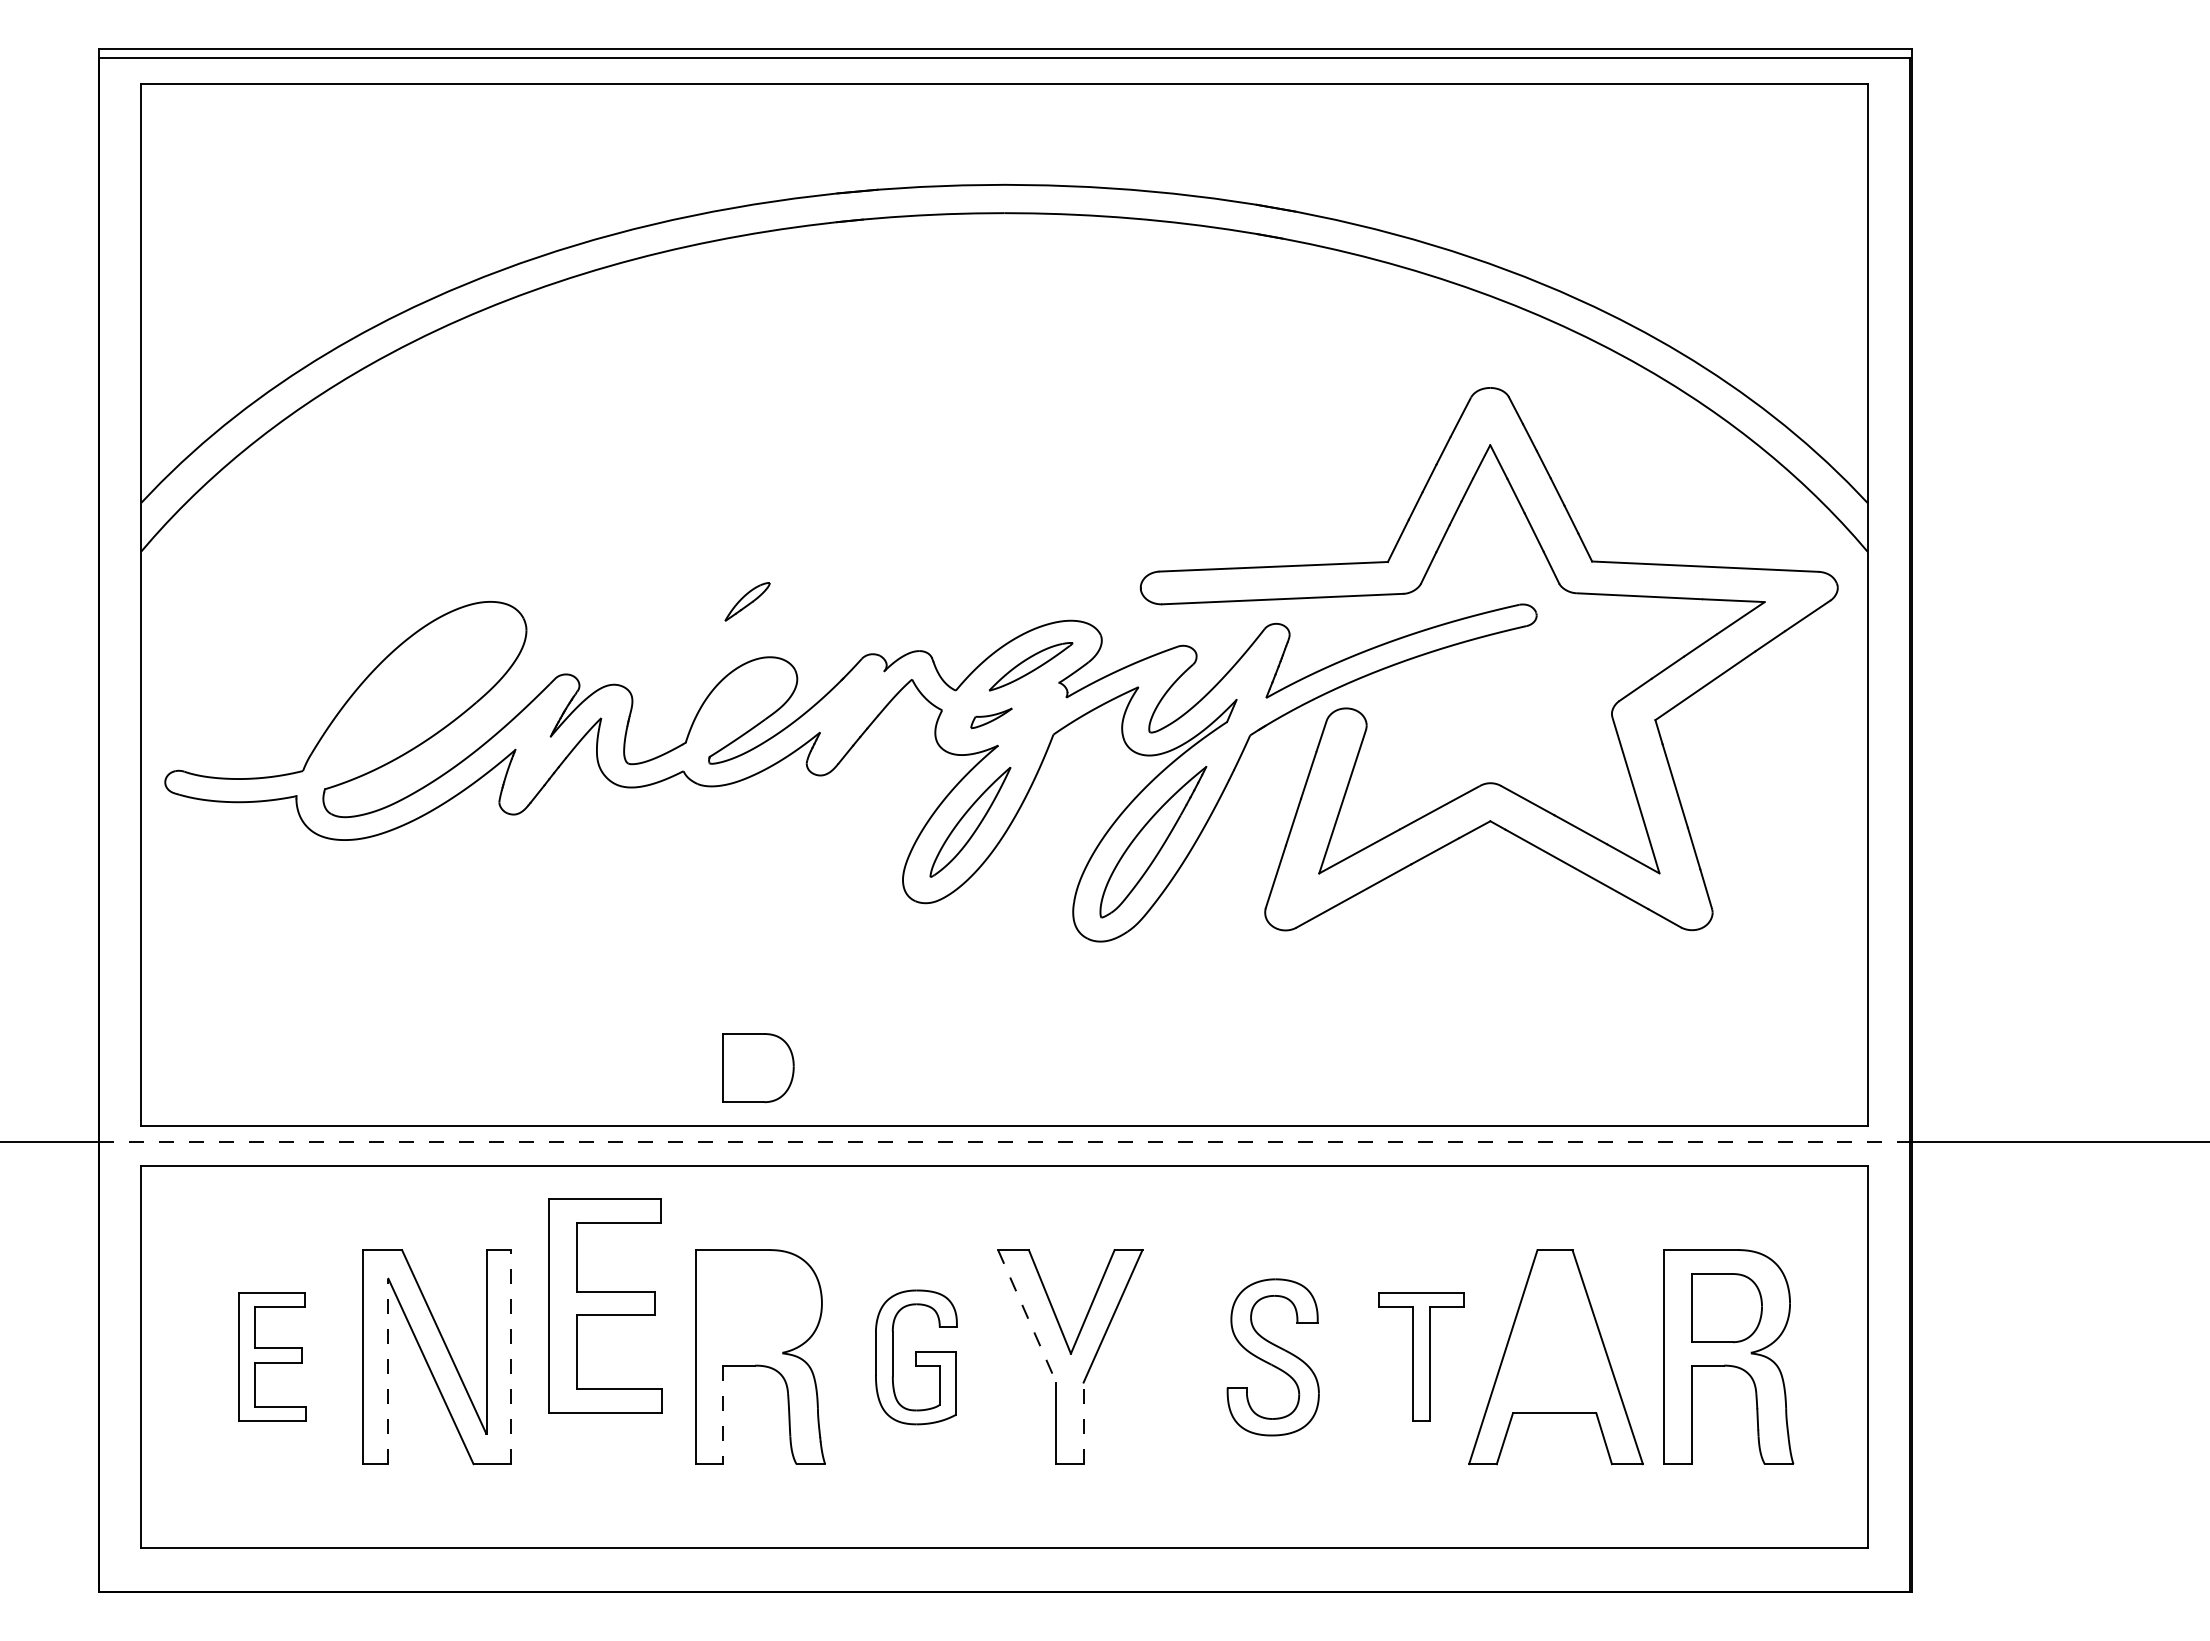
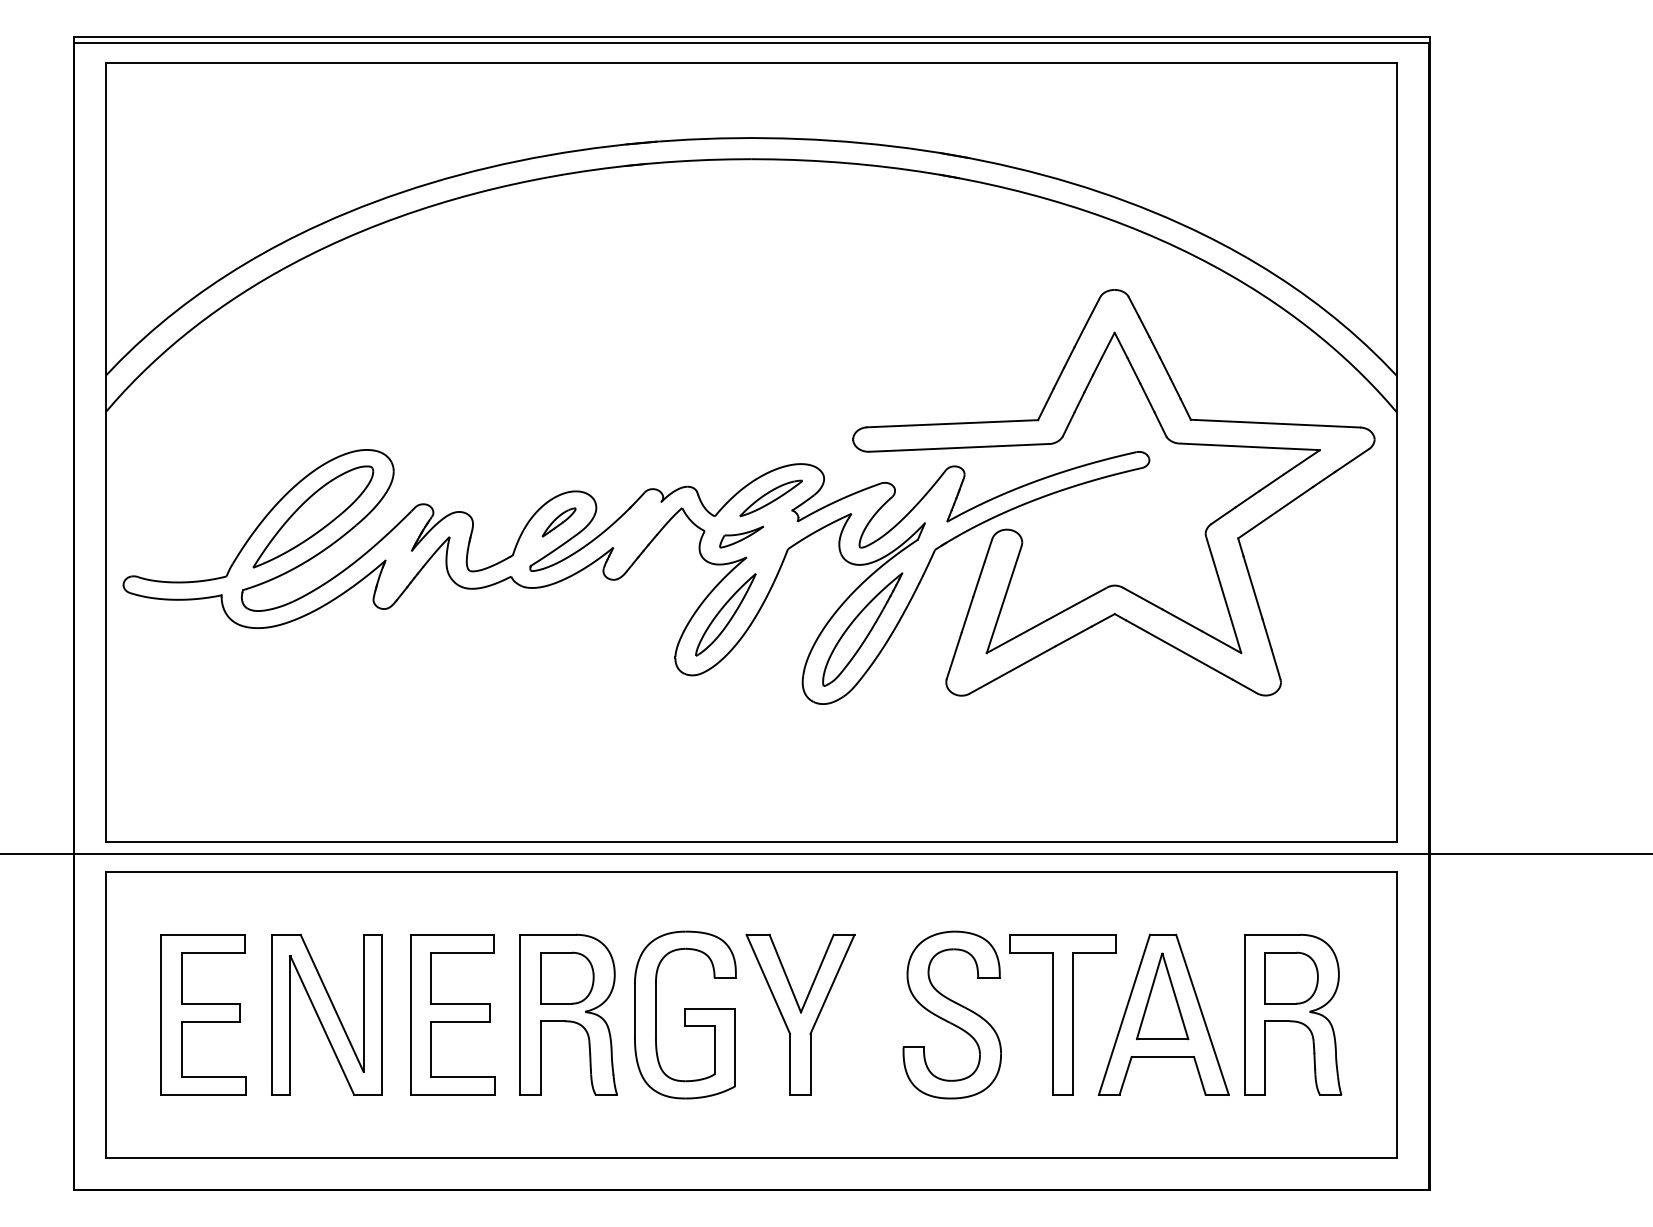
part: (747, 601) -> (559, 522), moved
part: (418, 691) -> (312, 517), added
part: (991, 718) -> (741, 537), size x1.43
part: (758, 1068) -> (567, 978), moved
line: (1005, 1142) -> (752, 854), dashed -> solid
part: (605, 1305) -> (452, 1014), moved
line: (1027, 1316) -> (768, 984), dashed -> solid
part: (1554, 1332) -> (1162, 996), added
part: (272, 1356) -> (203, 1014), size x1.67
line: (511, 1356) -> (382, 1014), dashed -> solid
part: (1421, 1356) -> (1063, 1014), size x1.67
part: (916, 1357) -> (685, 1015), size x1.67
part: (1273, 1357) -> (952, 1015), size x1.43
line: (387, 1371) -> (289, 1025), dashed -> solid
line: (723, 1415) -> (541, 1058), dashed -> solid
line: (1083, 1423) -> (810, 1064), dashed -> solid

